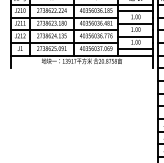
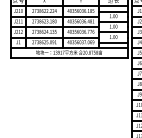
line: (81, 68) -> (68, 58), added

